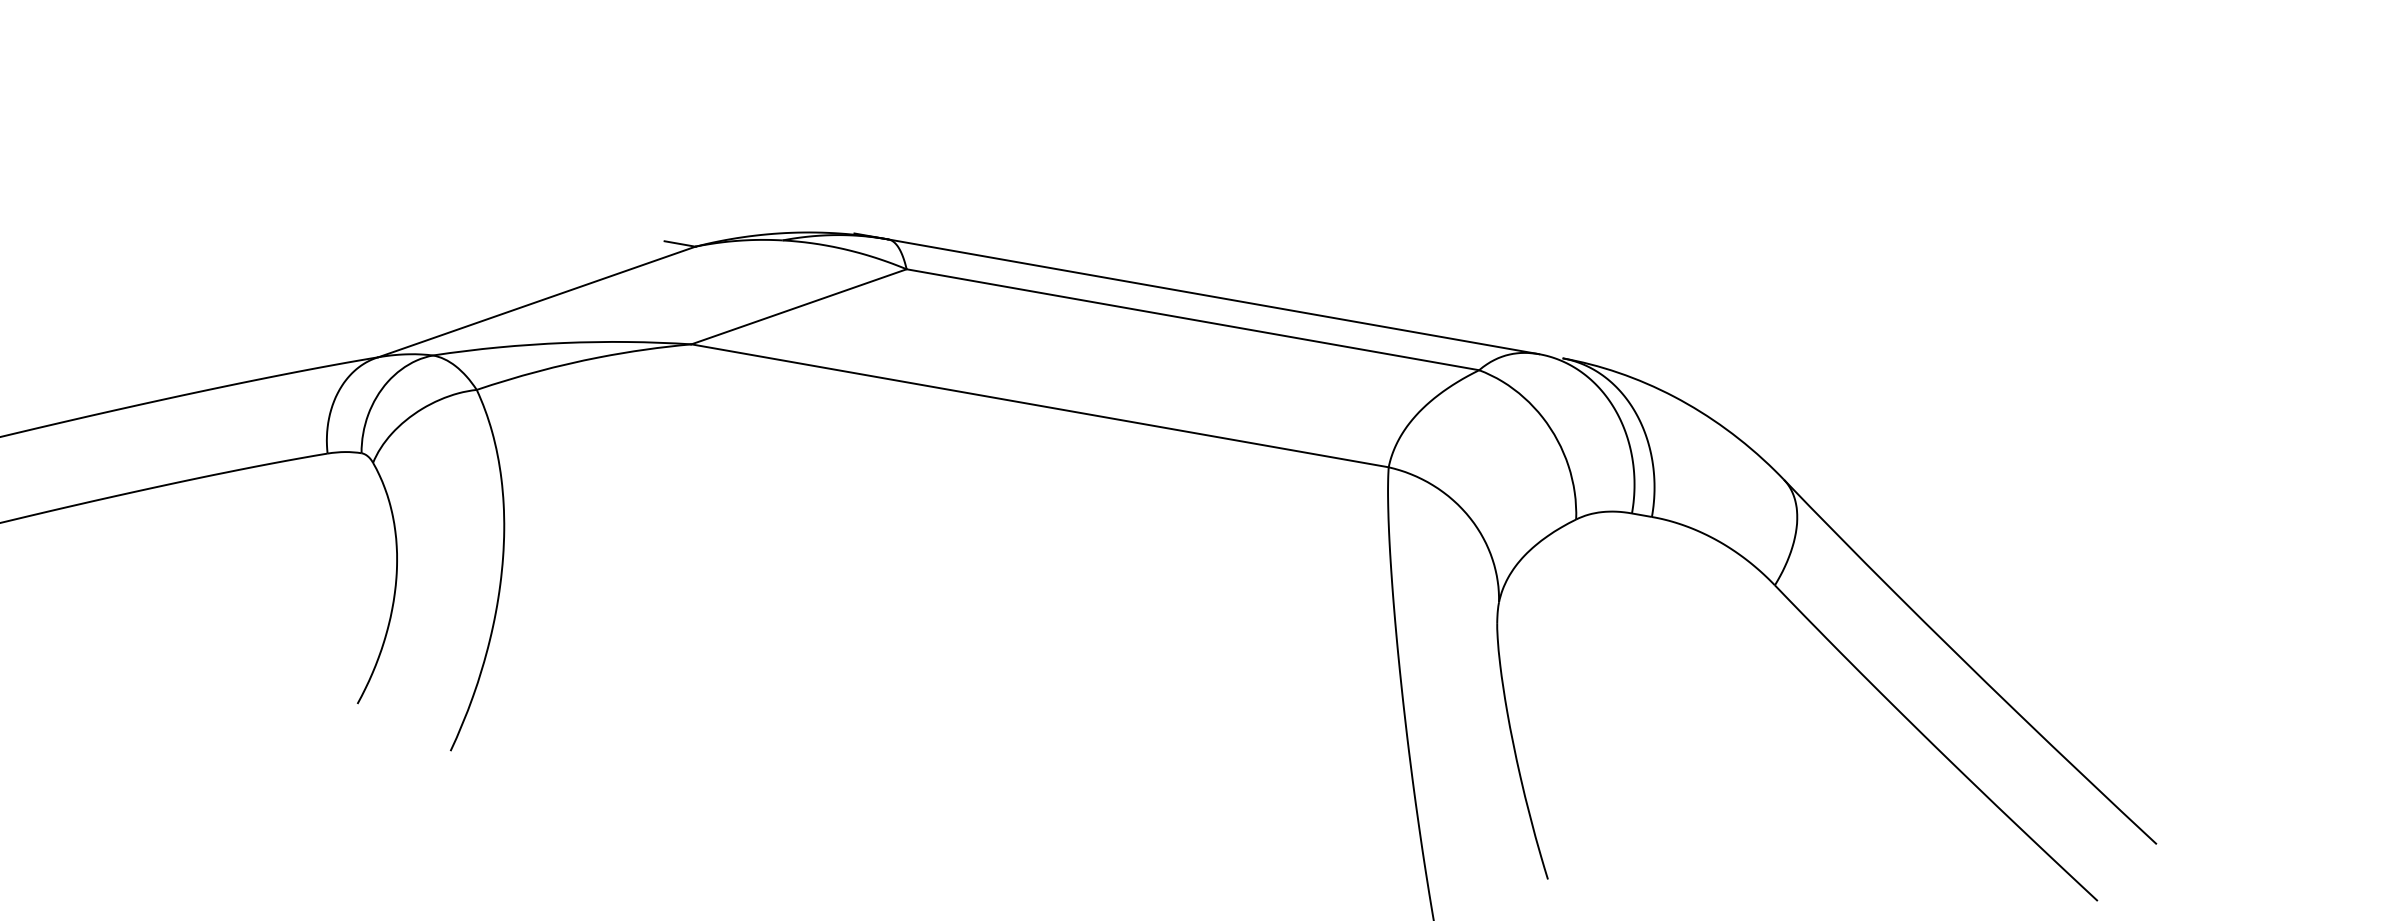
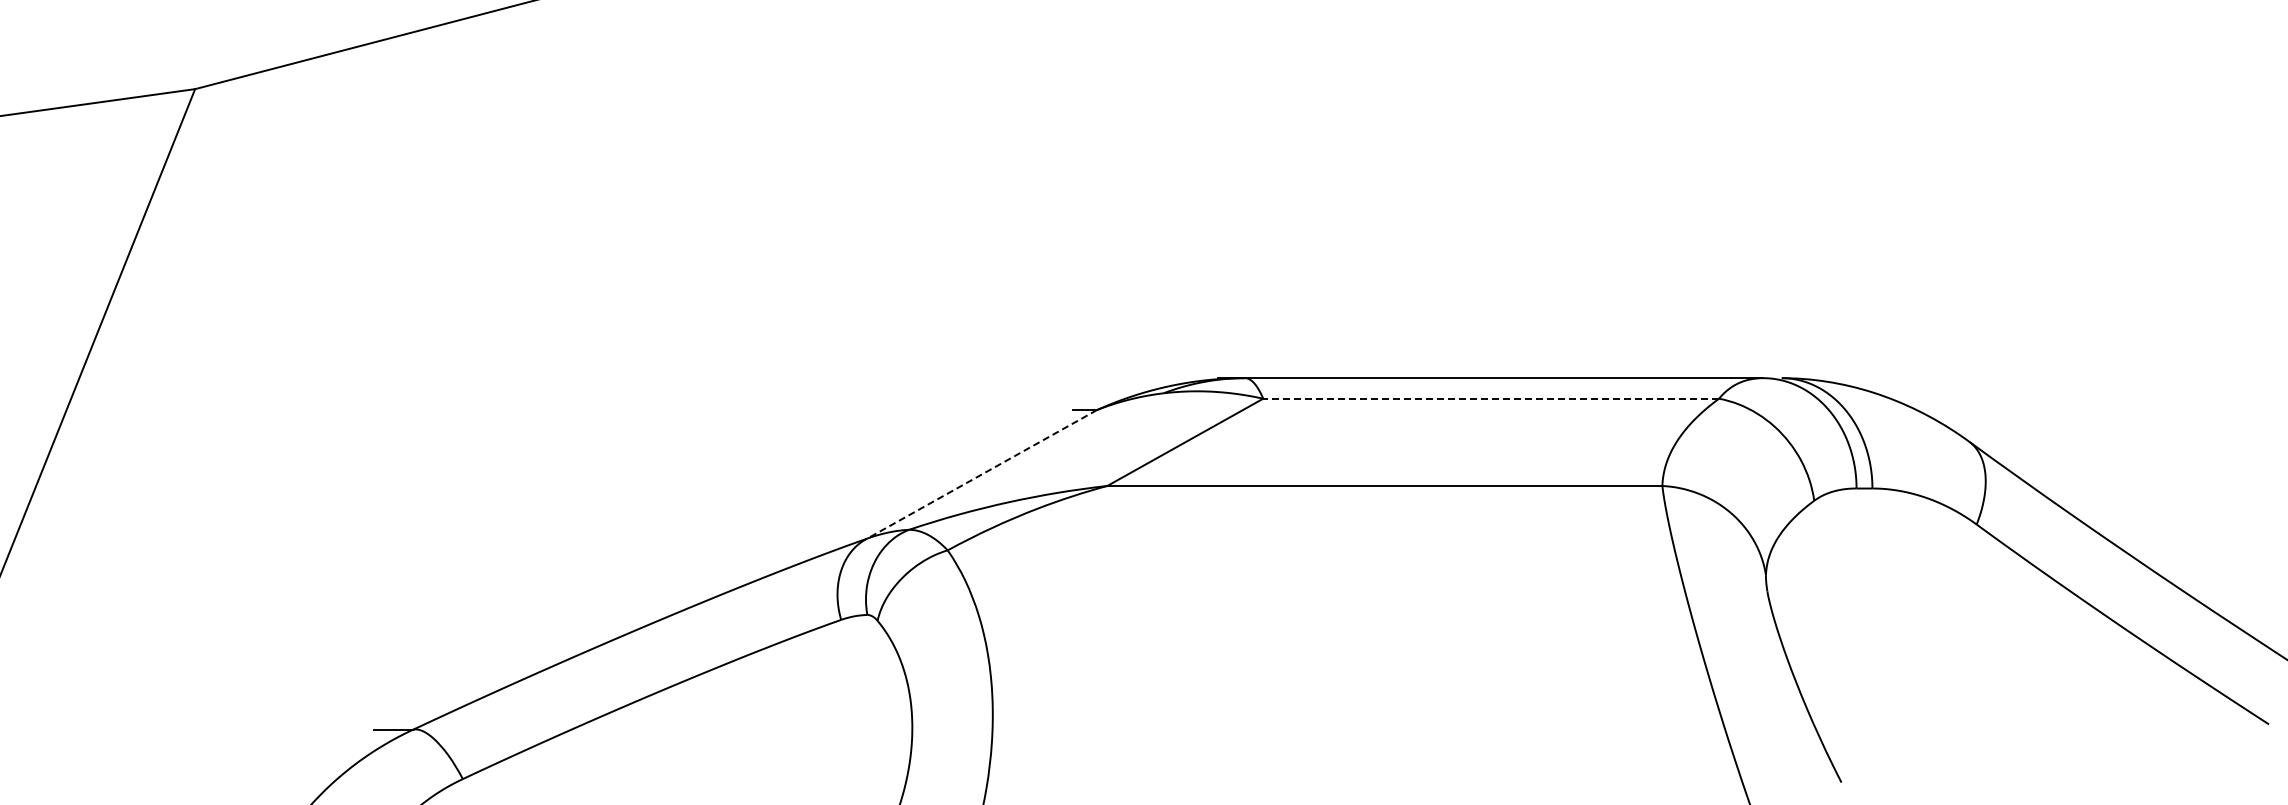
line: (537, 302) -> (982, 474), solid -> dashed
line: (1193, 319) -> (1491, 398), solid -> dashed

